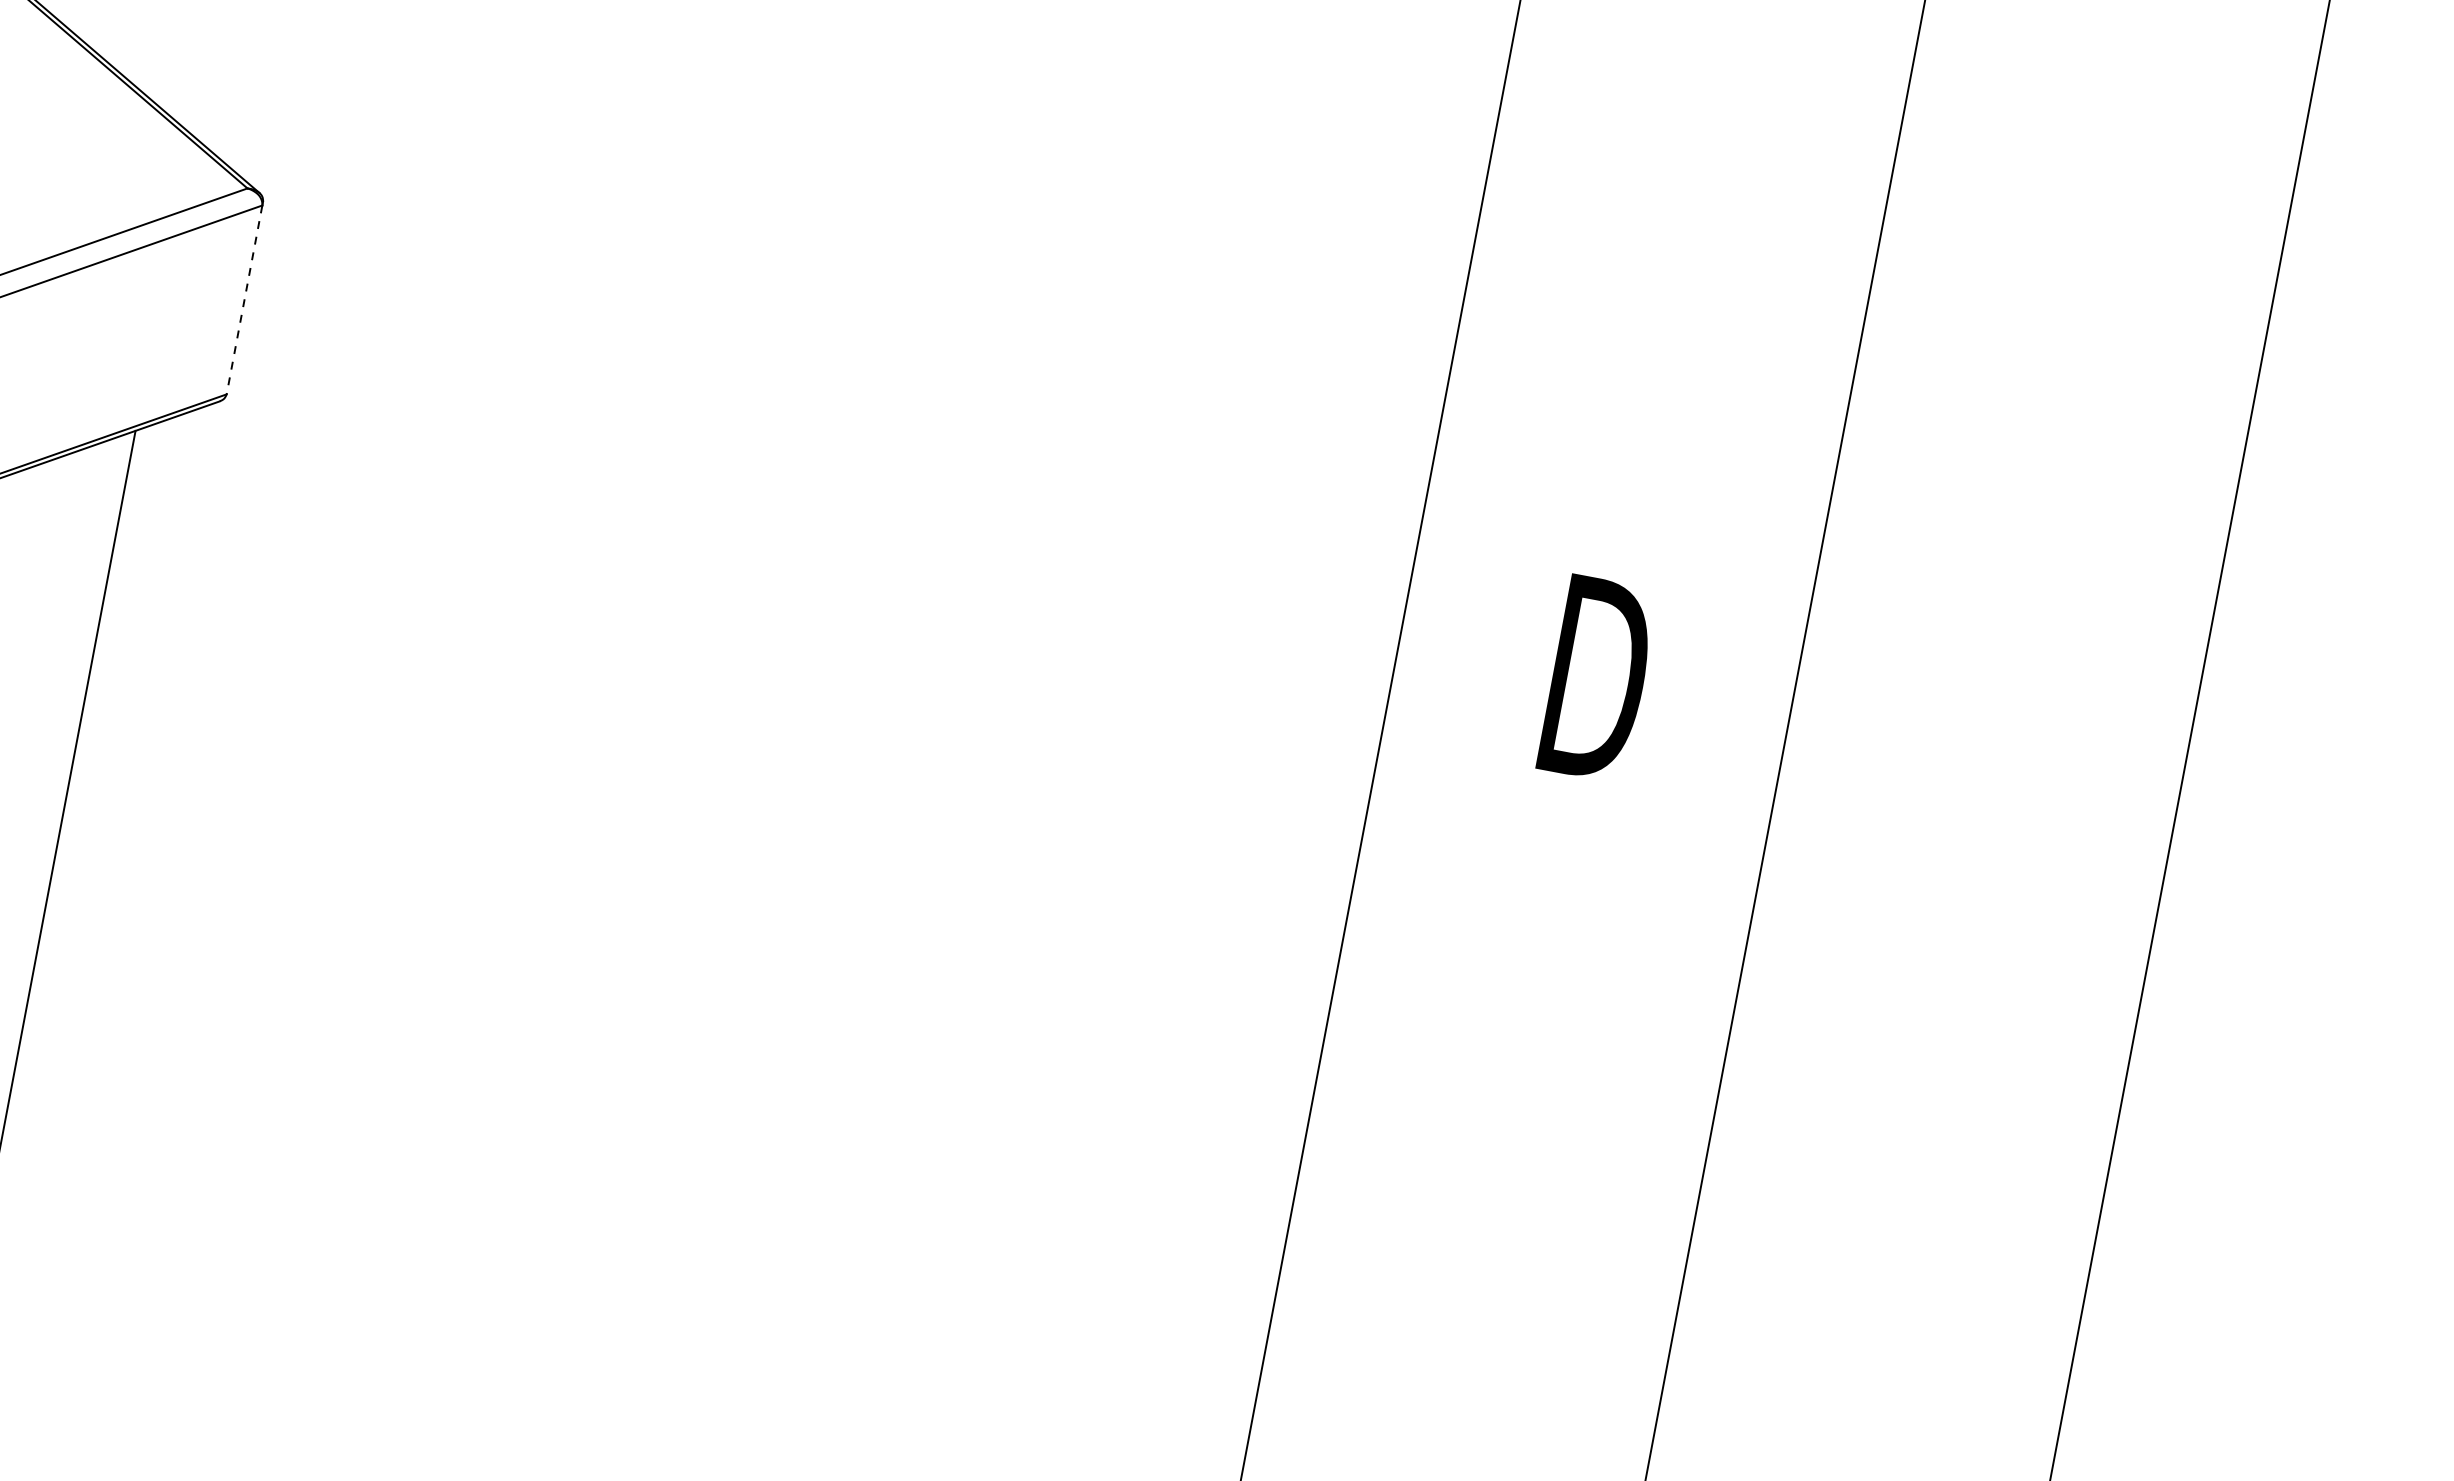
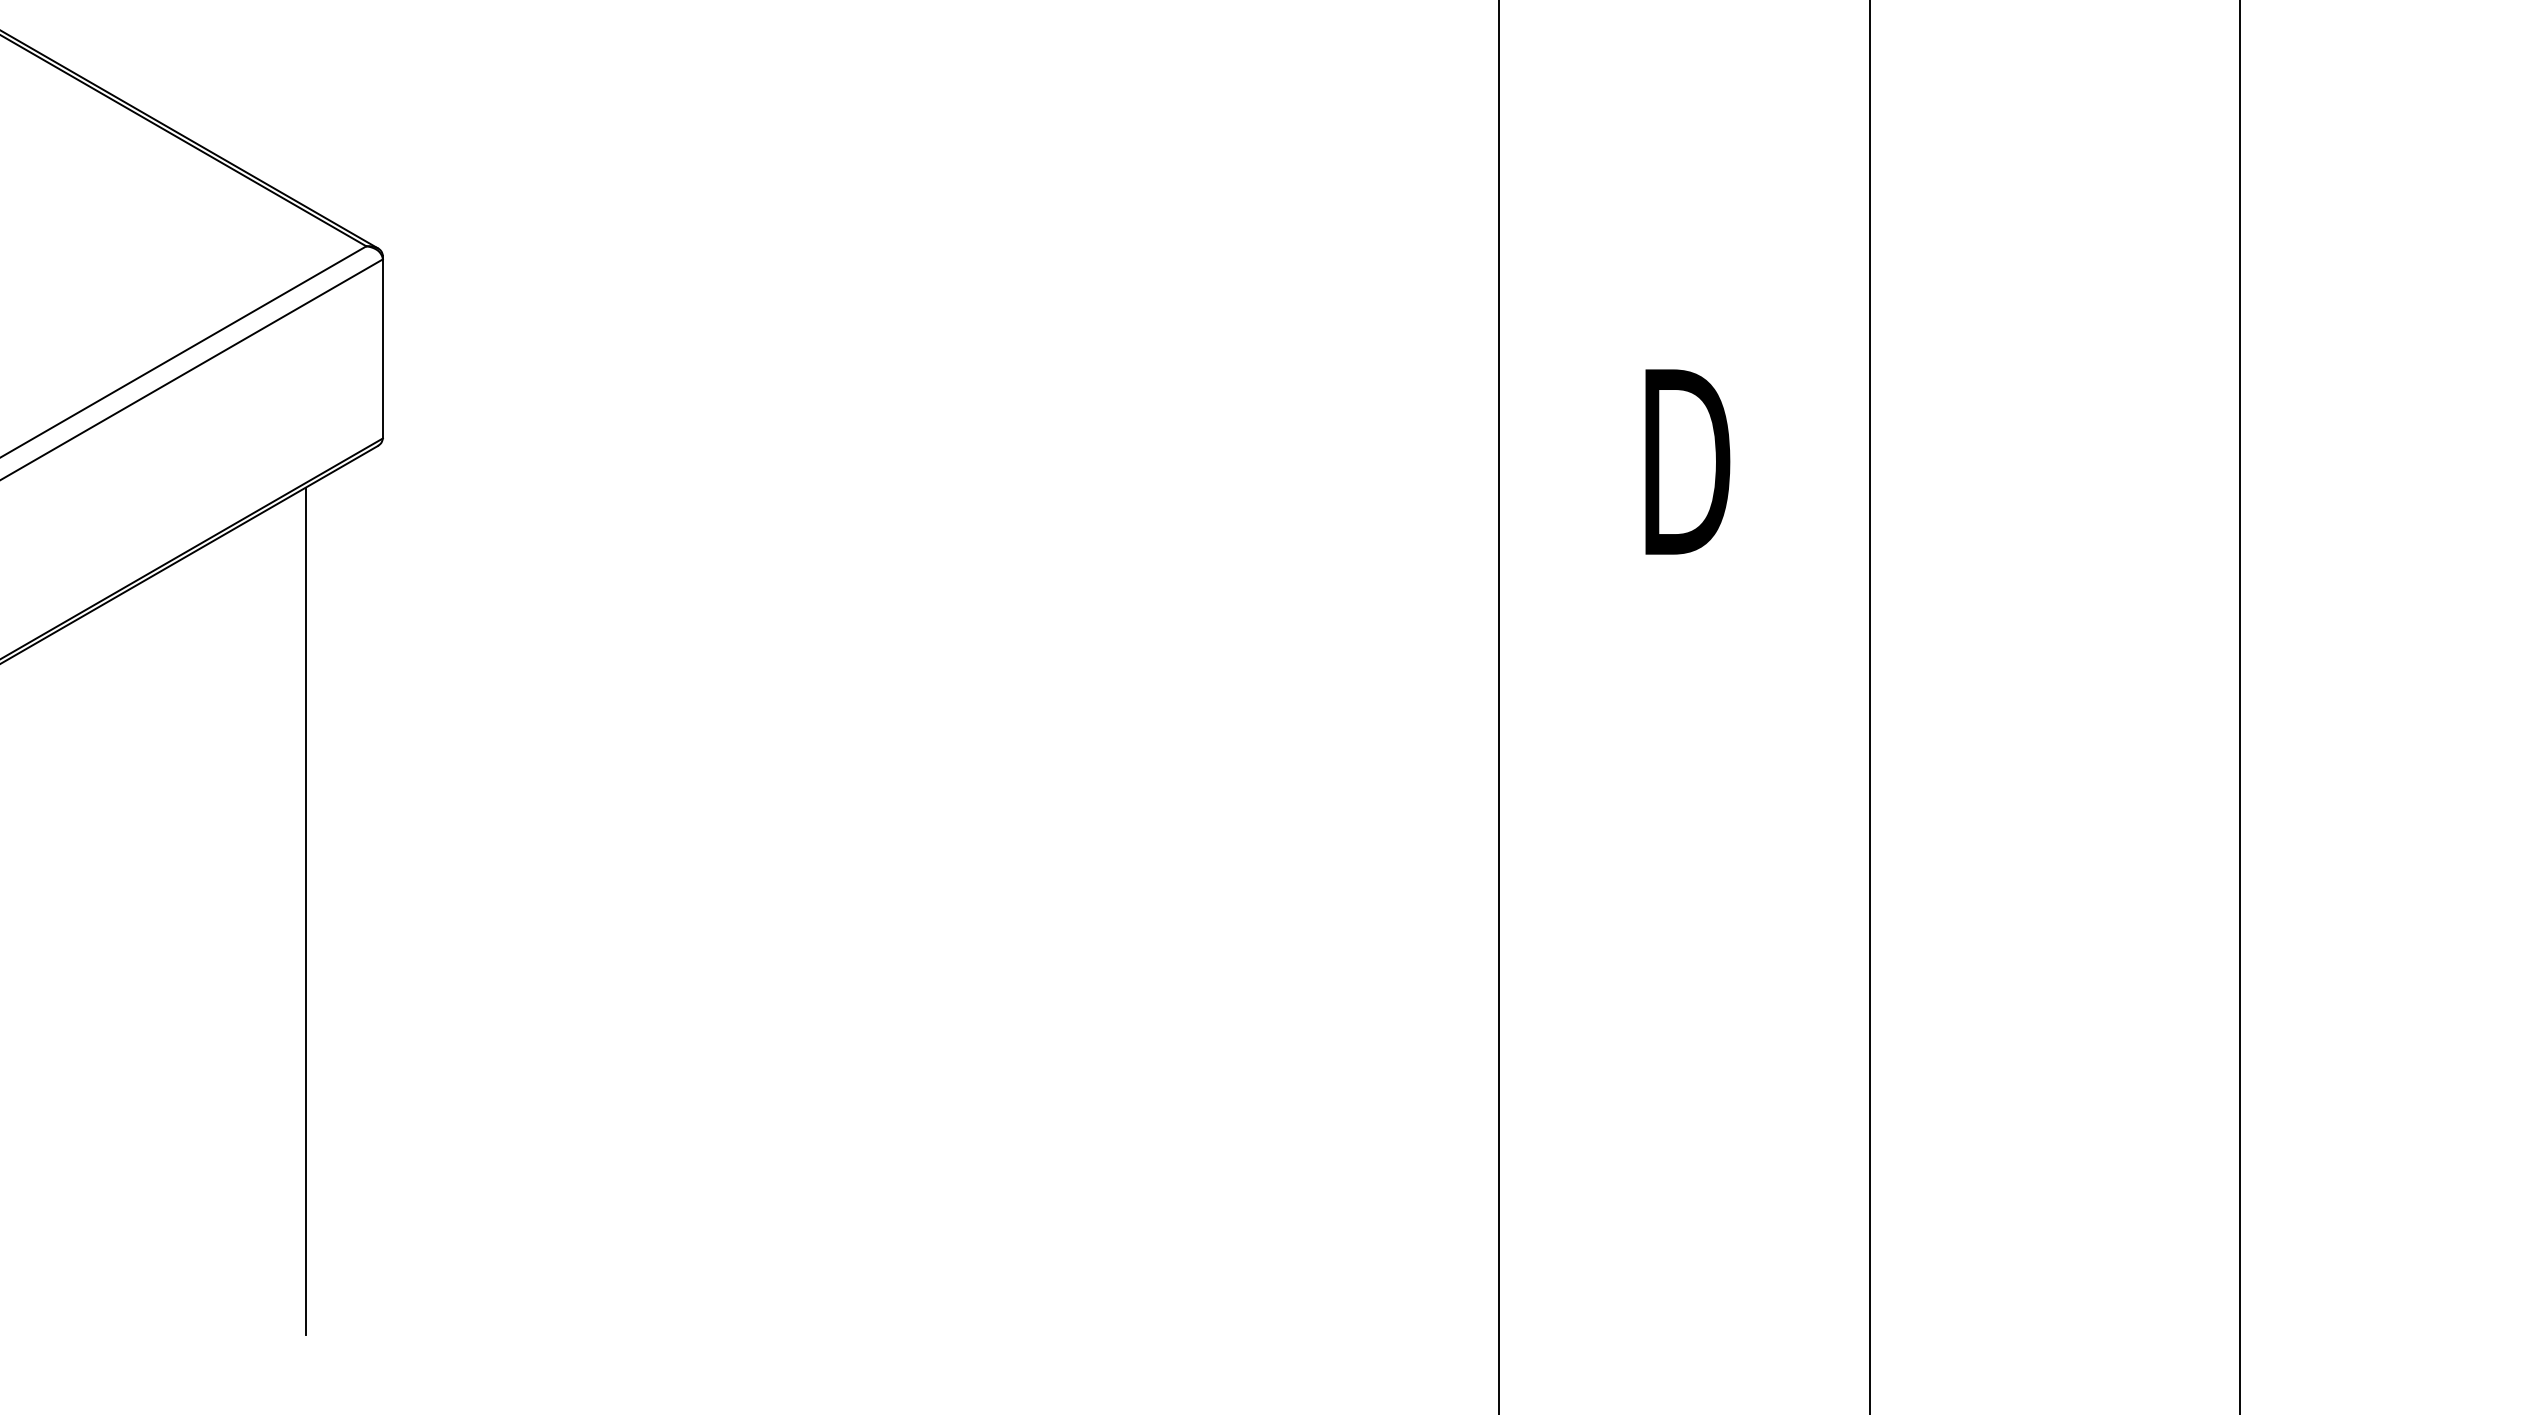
line: (244, 299) -> (382, 348), dashed -> solid

